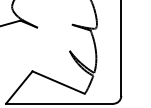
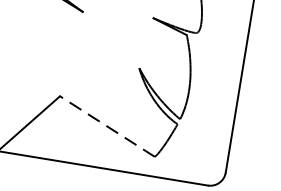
line: (58, 82) -> (107, 126), solid -> dashed

